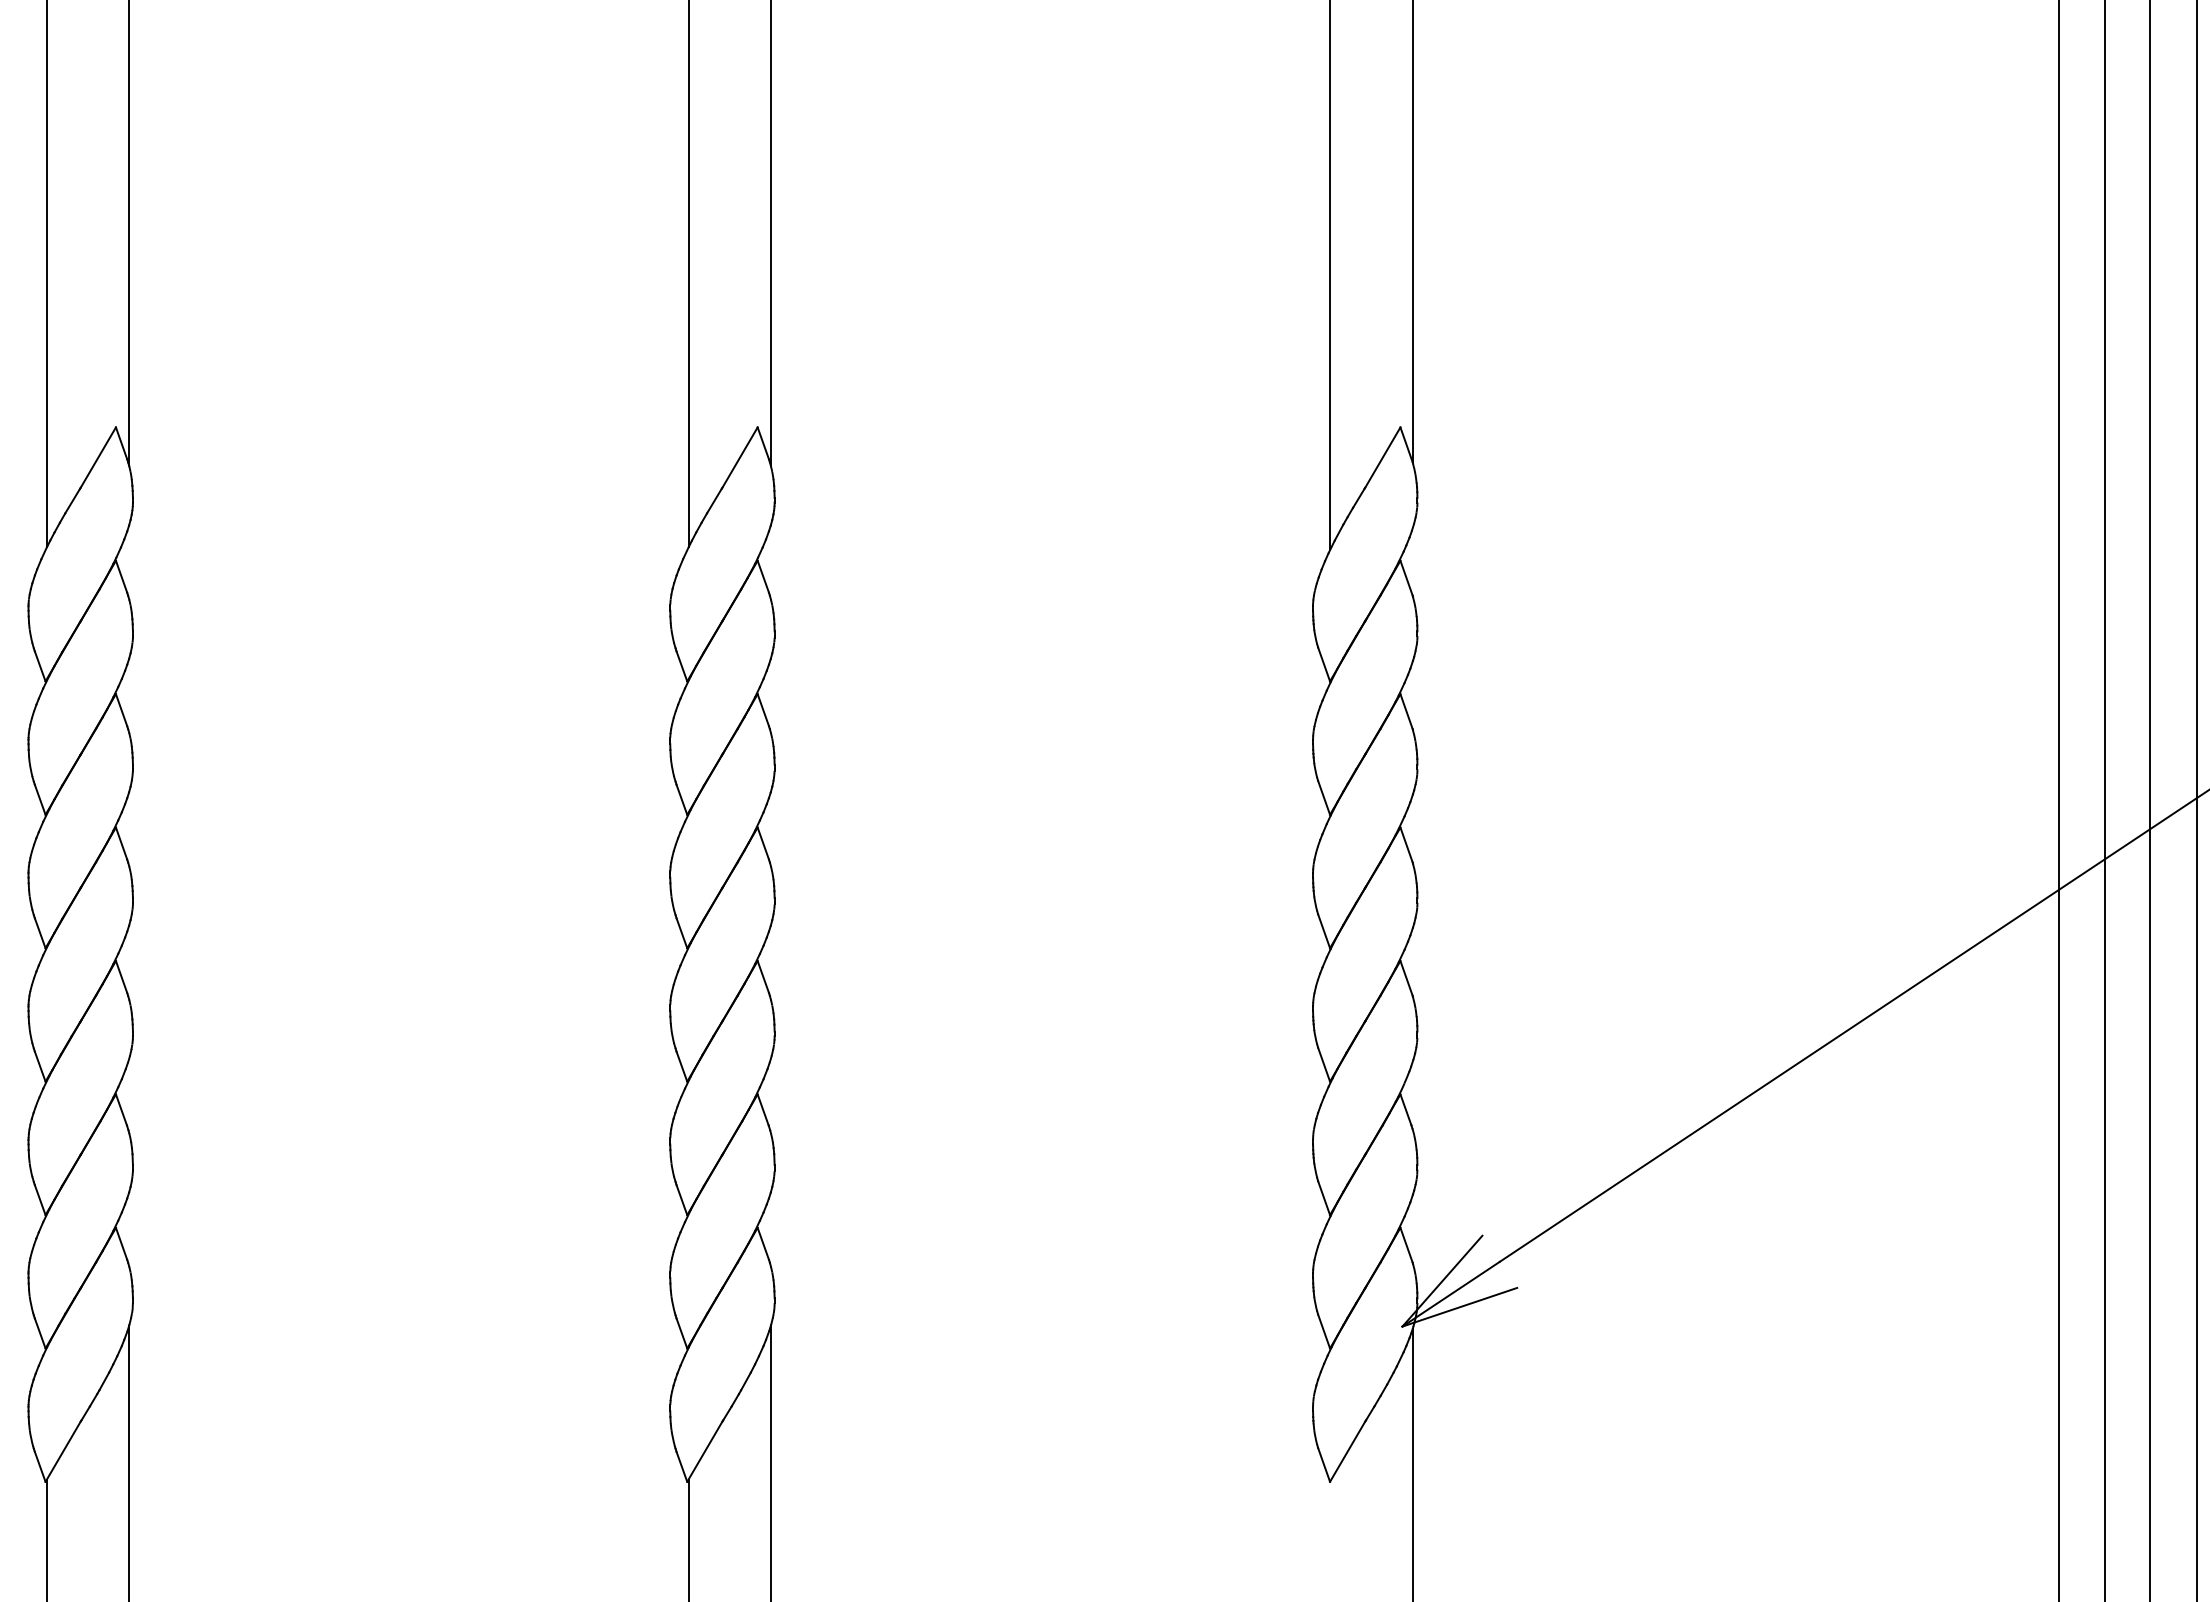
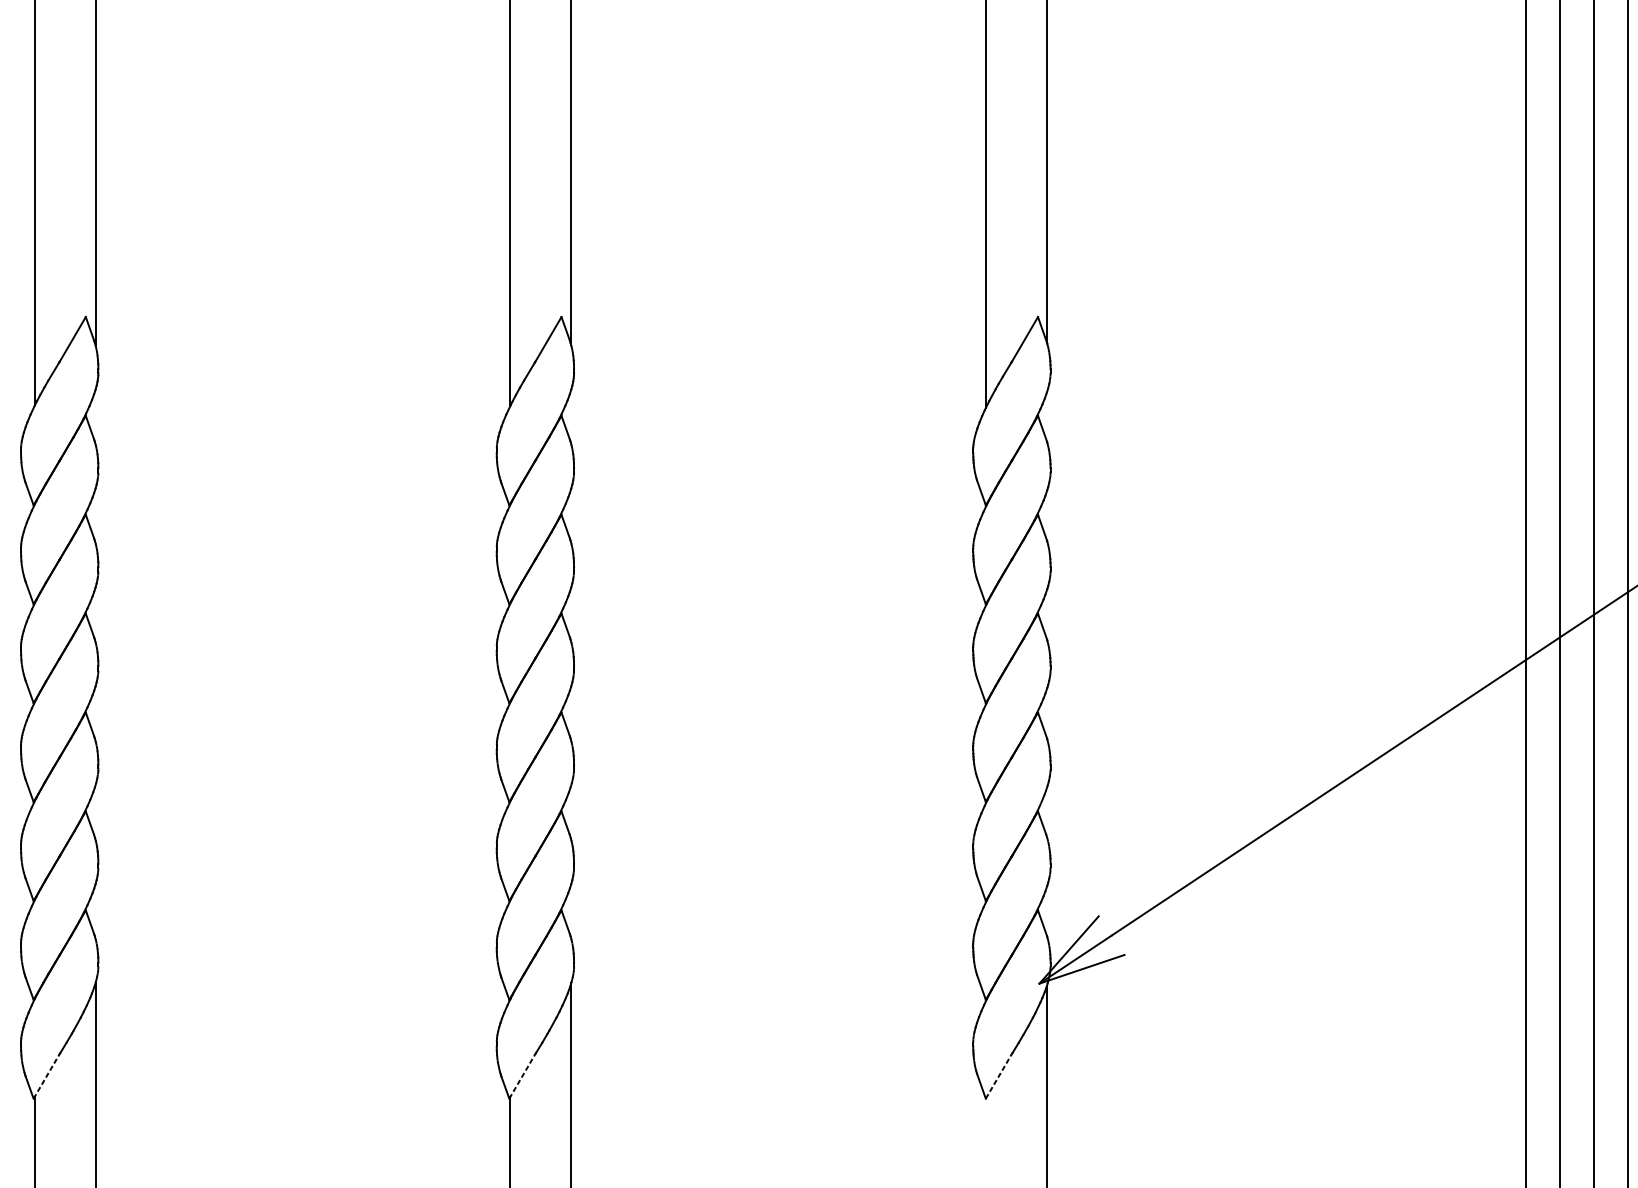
line: (63, 1451) -> (46, 1076), solid -> dashed
line: (704, 1451) -> (522, 1076), solid -> dashed
line: (1347, 1451) -> (998, 1076), solid -> dashed

